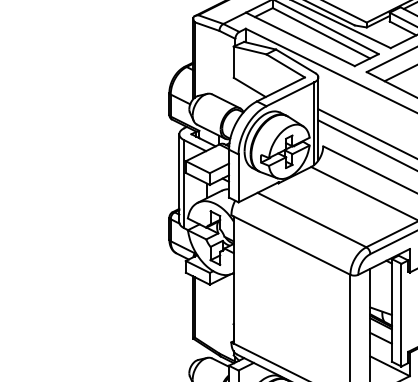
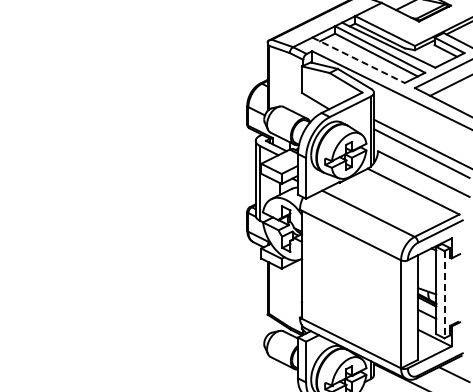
line: (301, 39) -> (359, 60), solid -> dashed
line: (401, 315) -> (444, 294), solid -> dashed

